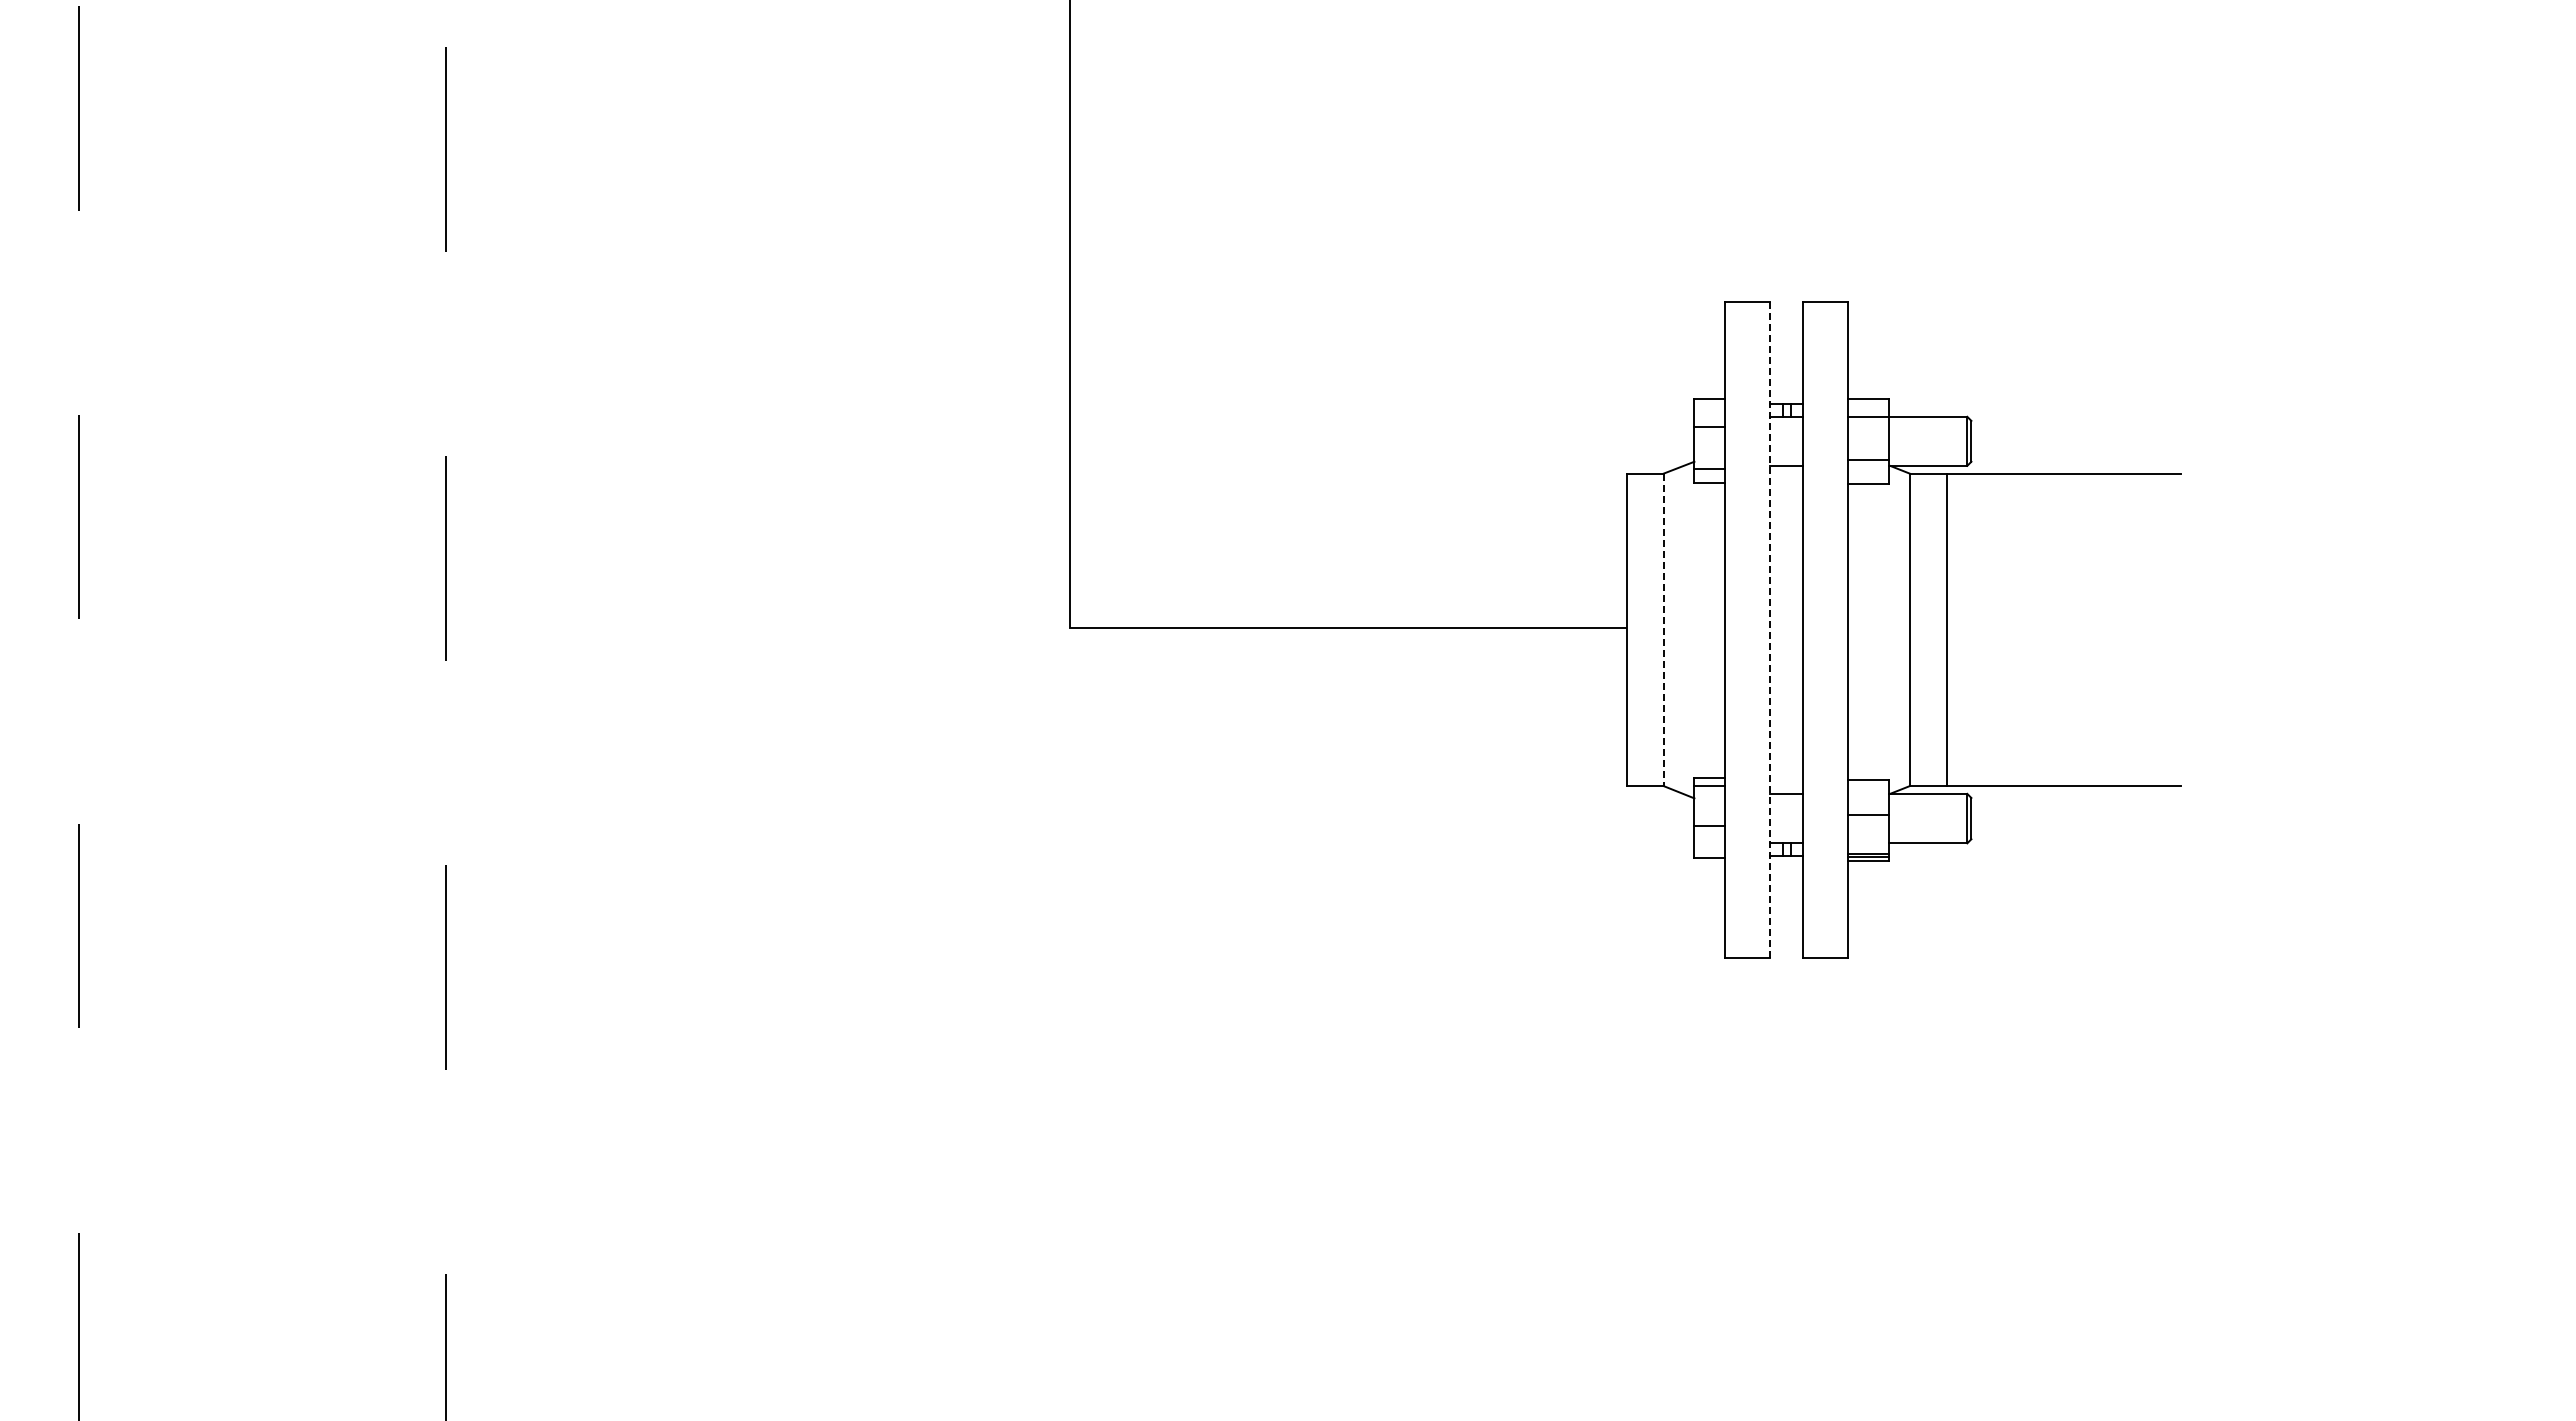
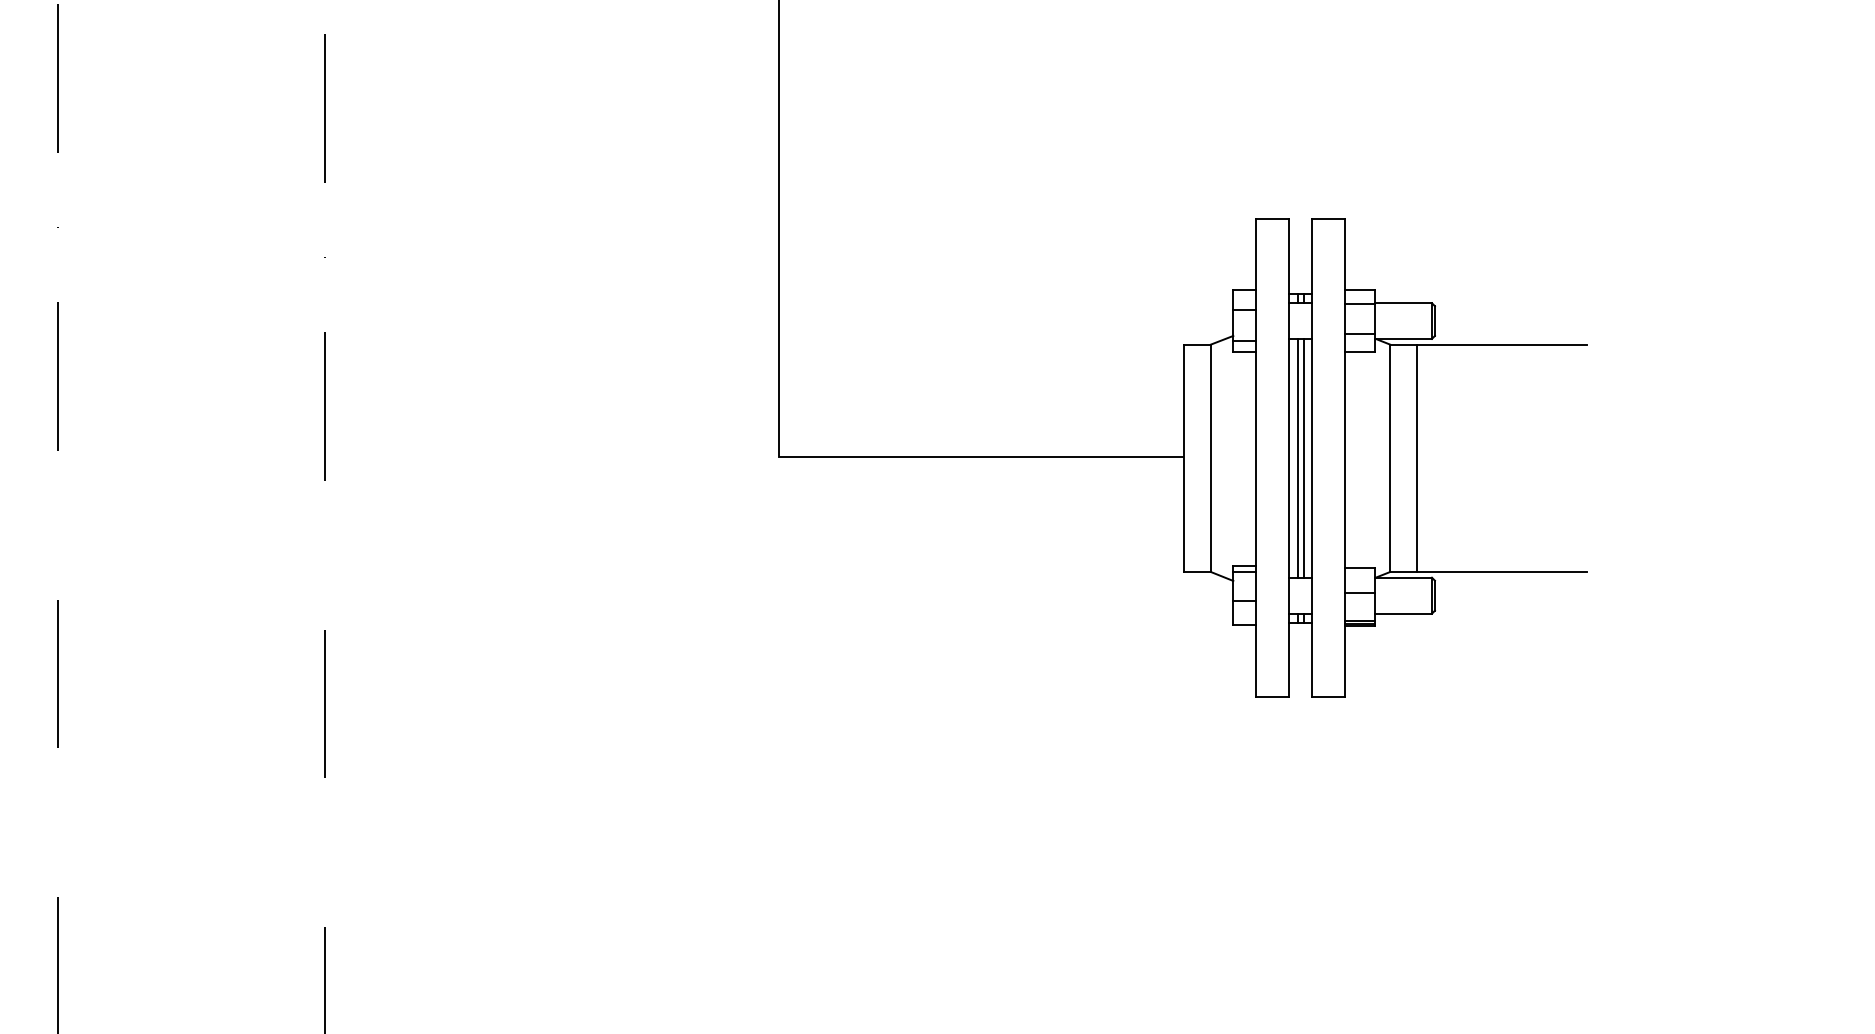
line: (1782, 629) -> (1297, 458), added
line: (1790, 629) -> (1303, 458), added
line: (1663, 630) -> (1210, 458), dashed -> solid
line: (1770, 630) -> (1288, 458), dashed -> solid

